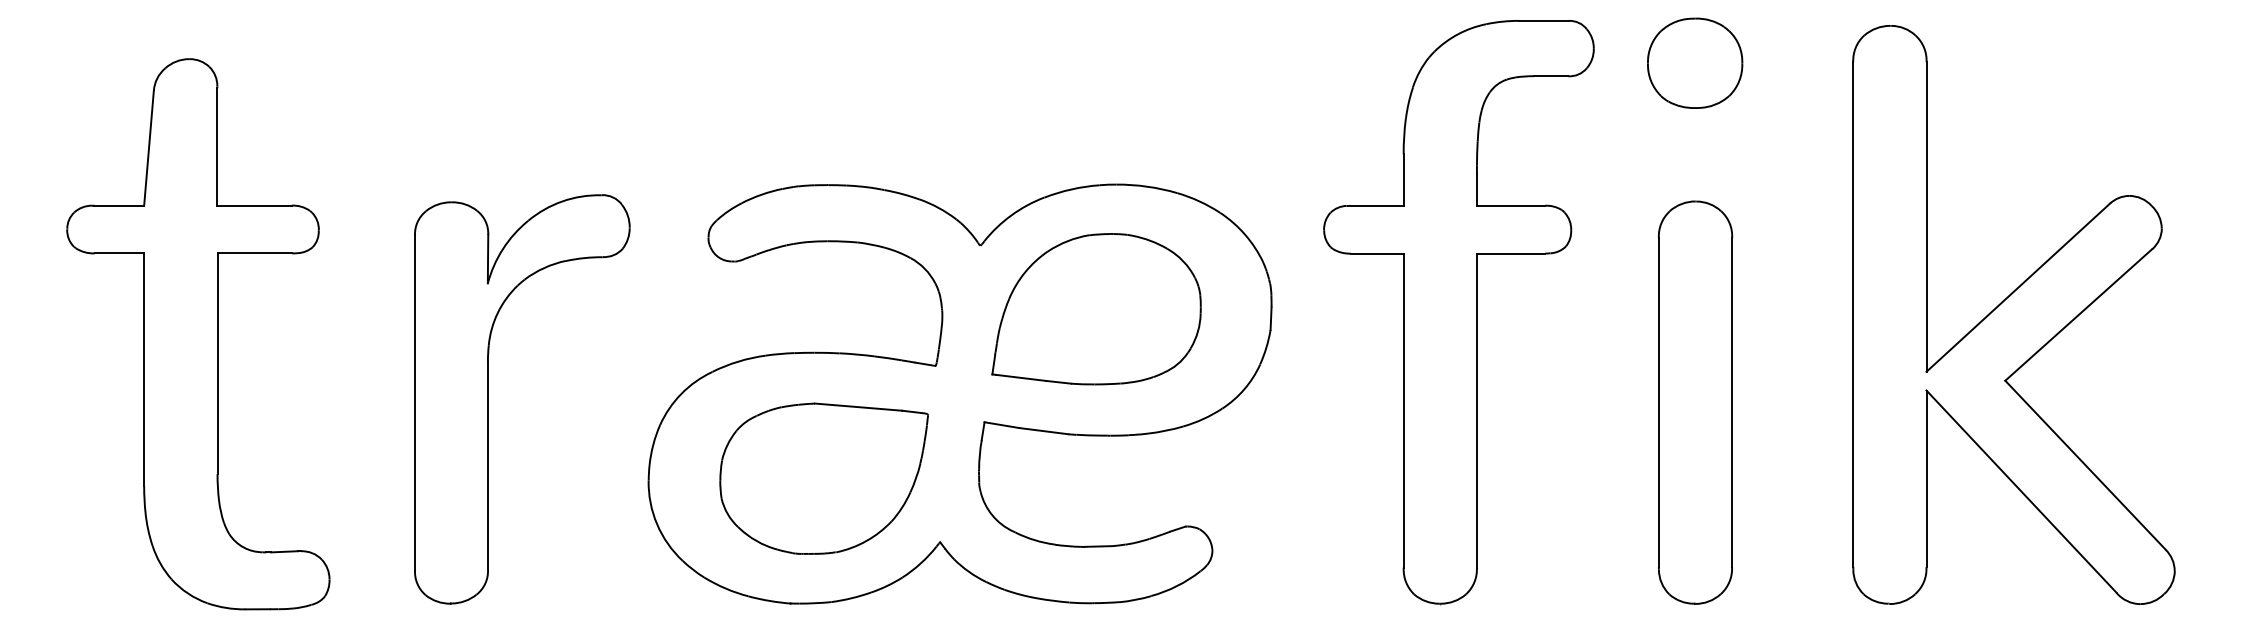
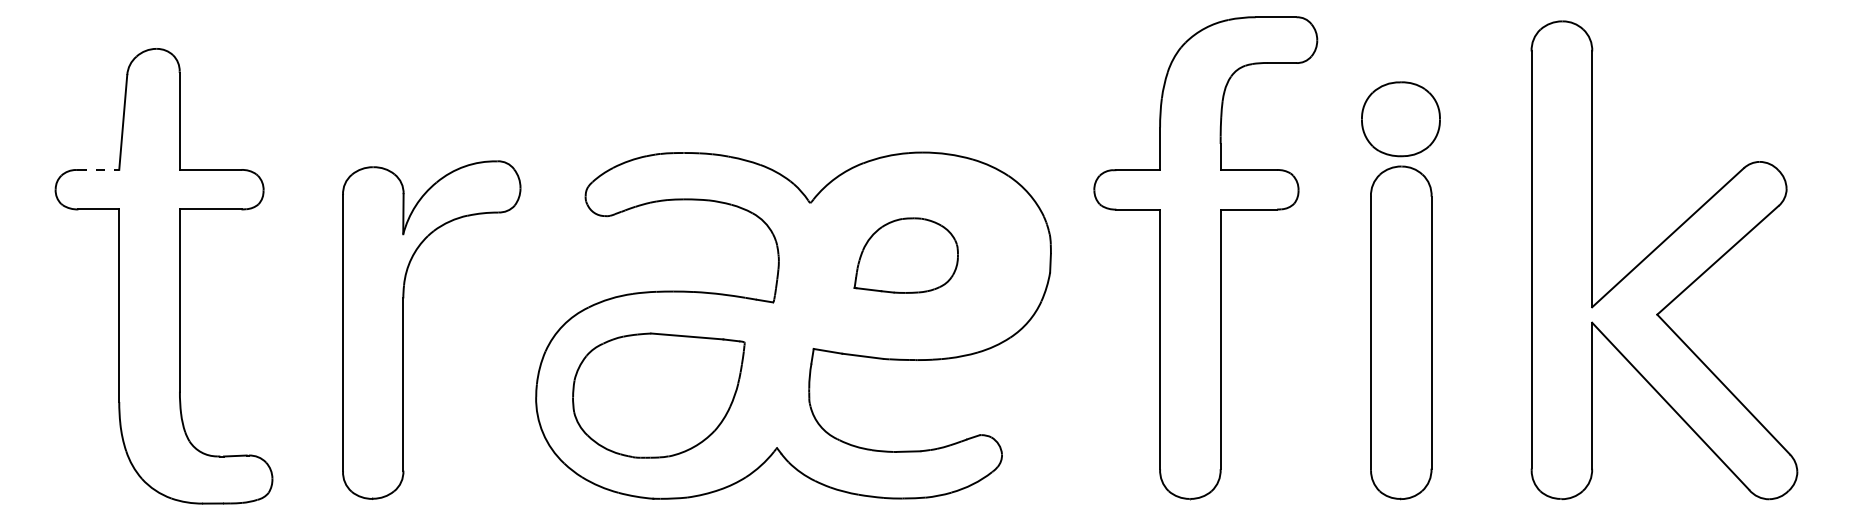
part: (1695, 62) -> (1401, 118), moved
line: (119, 205) -> (98, 169), solid -> dashed
part: (1096, 309) -> (906, 255), size x0.6
part: (823, 478) -> (658, 395), moved

